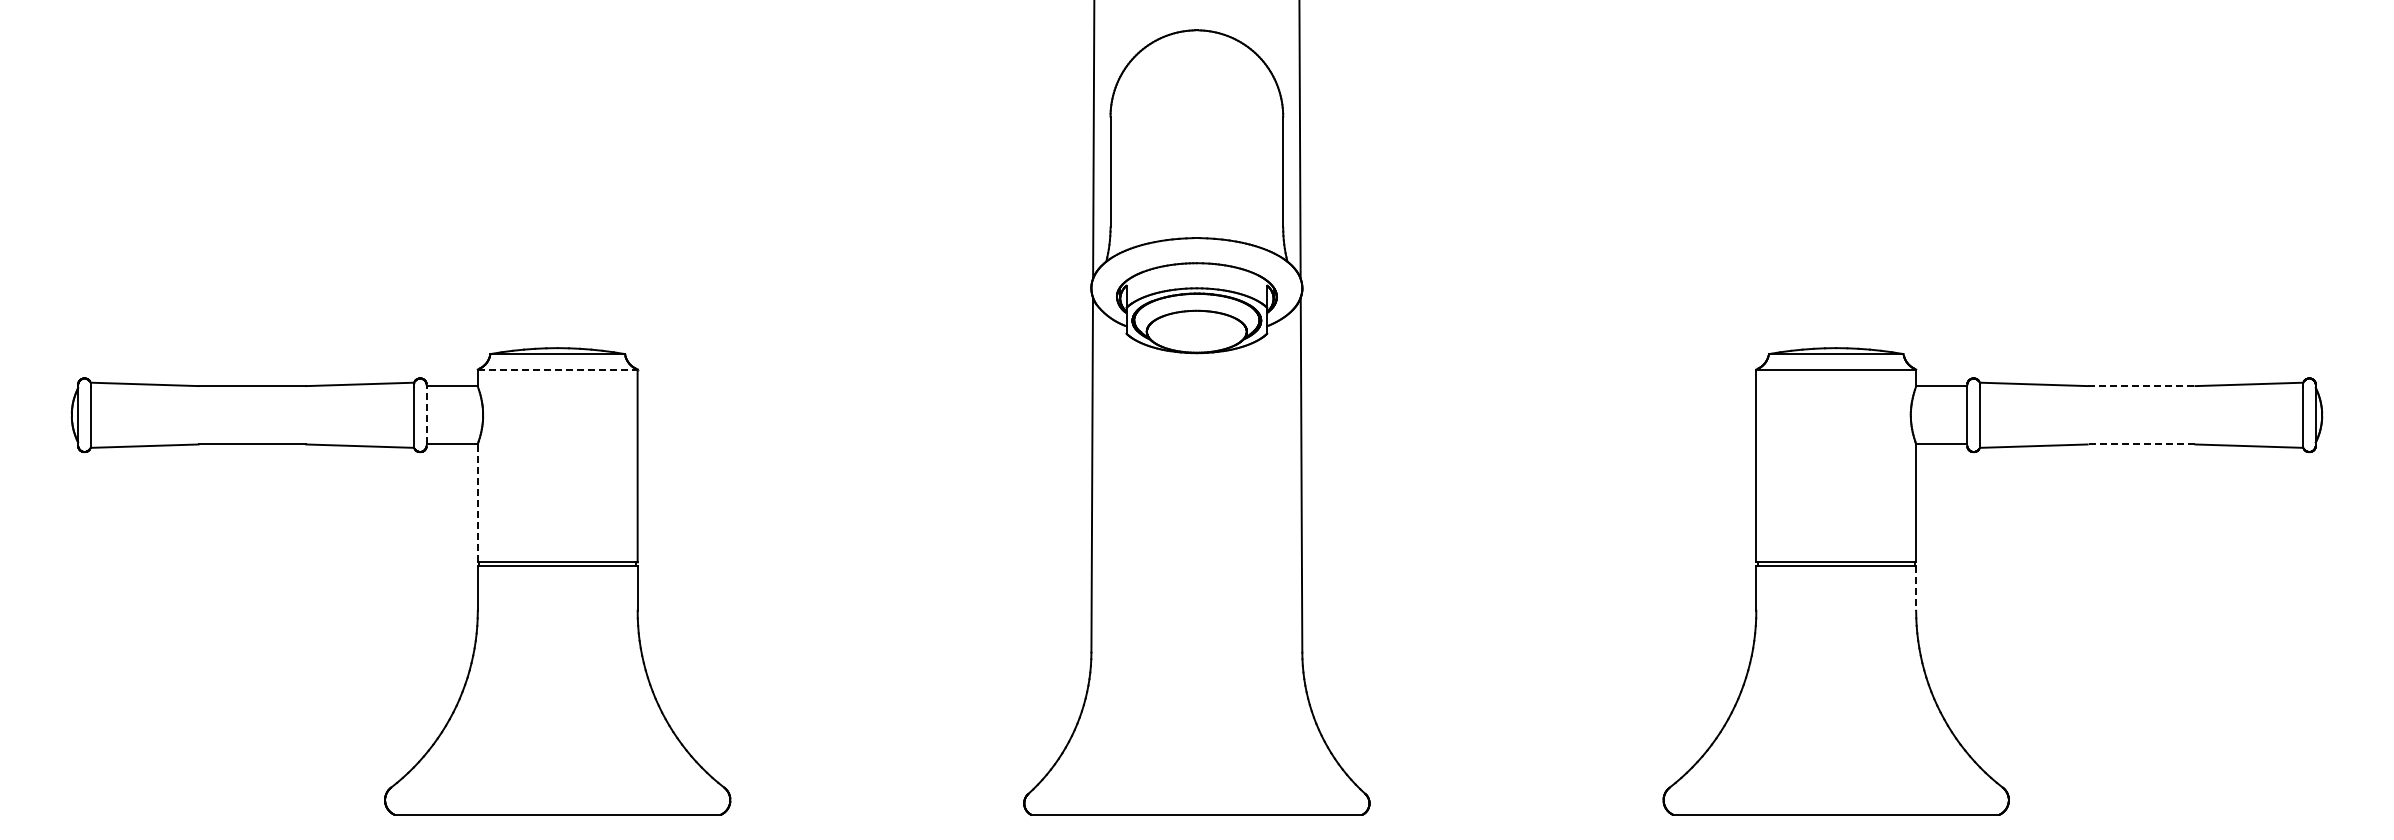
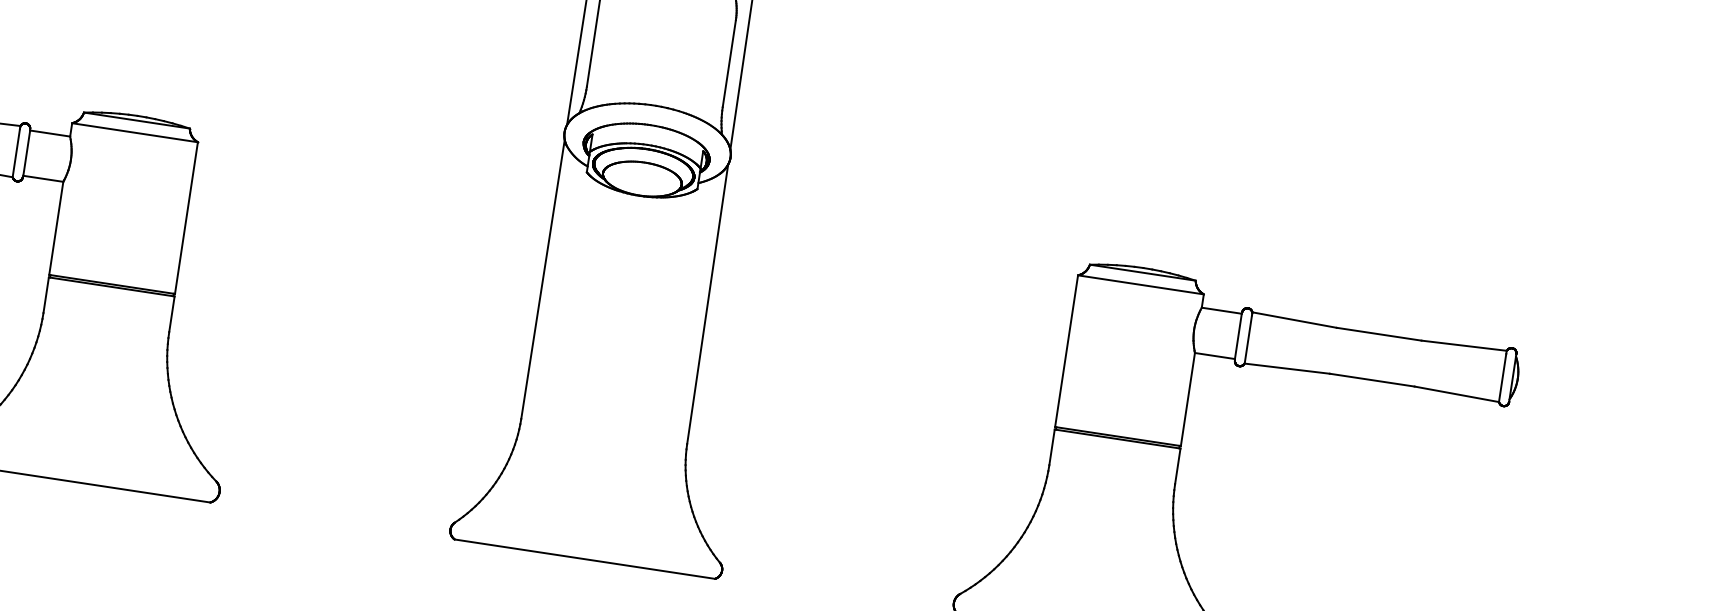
line: (557, 369) -> (134, 132), dashed -> solid
line: (2141, 386) -> (1379, 334), dashed -> solid
line: (426, 415) -> (26, 153), dashed -> solid
line: (2141, 444) -> (1372, 380), dashed -> solid
line: (477, 502) -> (56, 227), dashed -> solid
line: (1916, 588) -> (1178, 466), dashed -> solid

